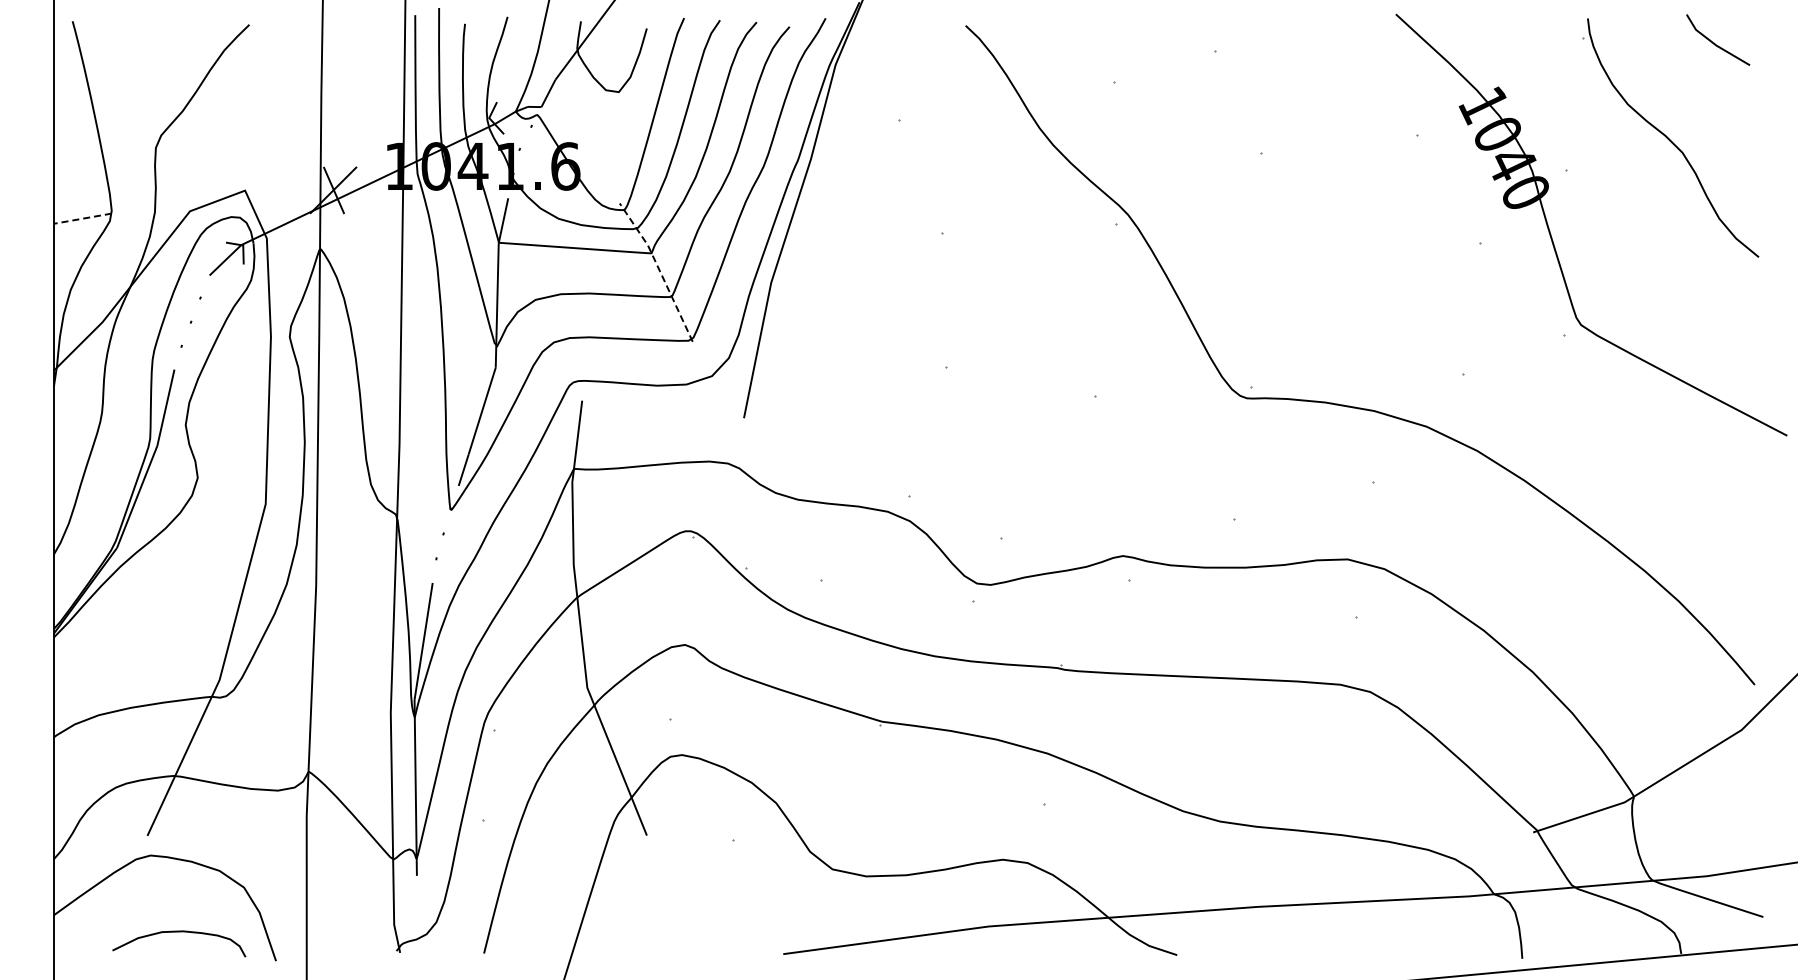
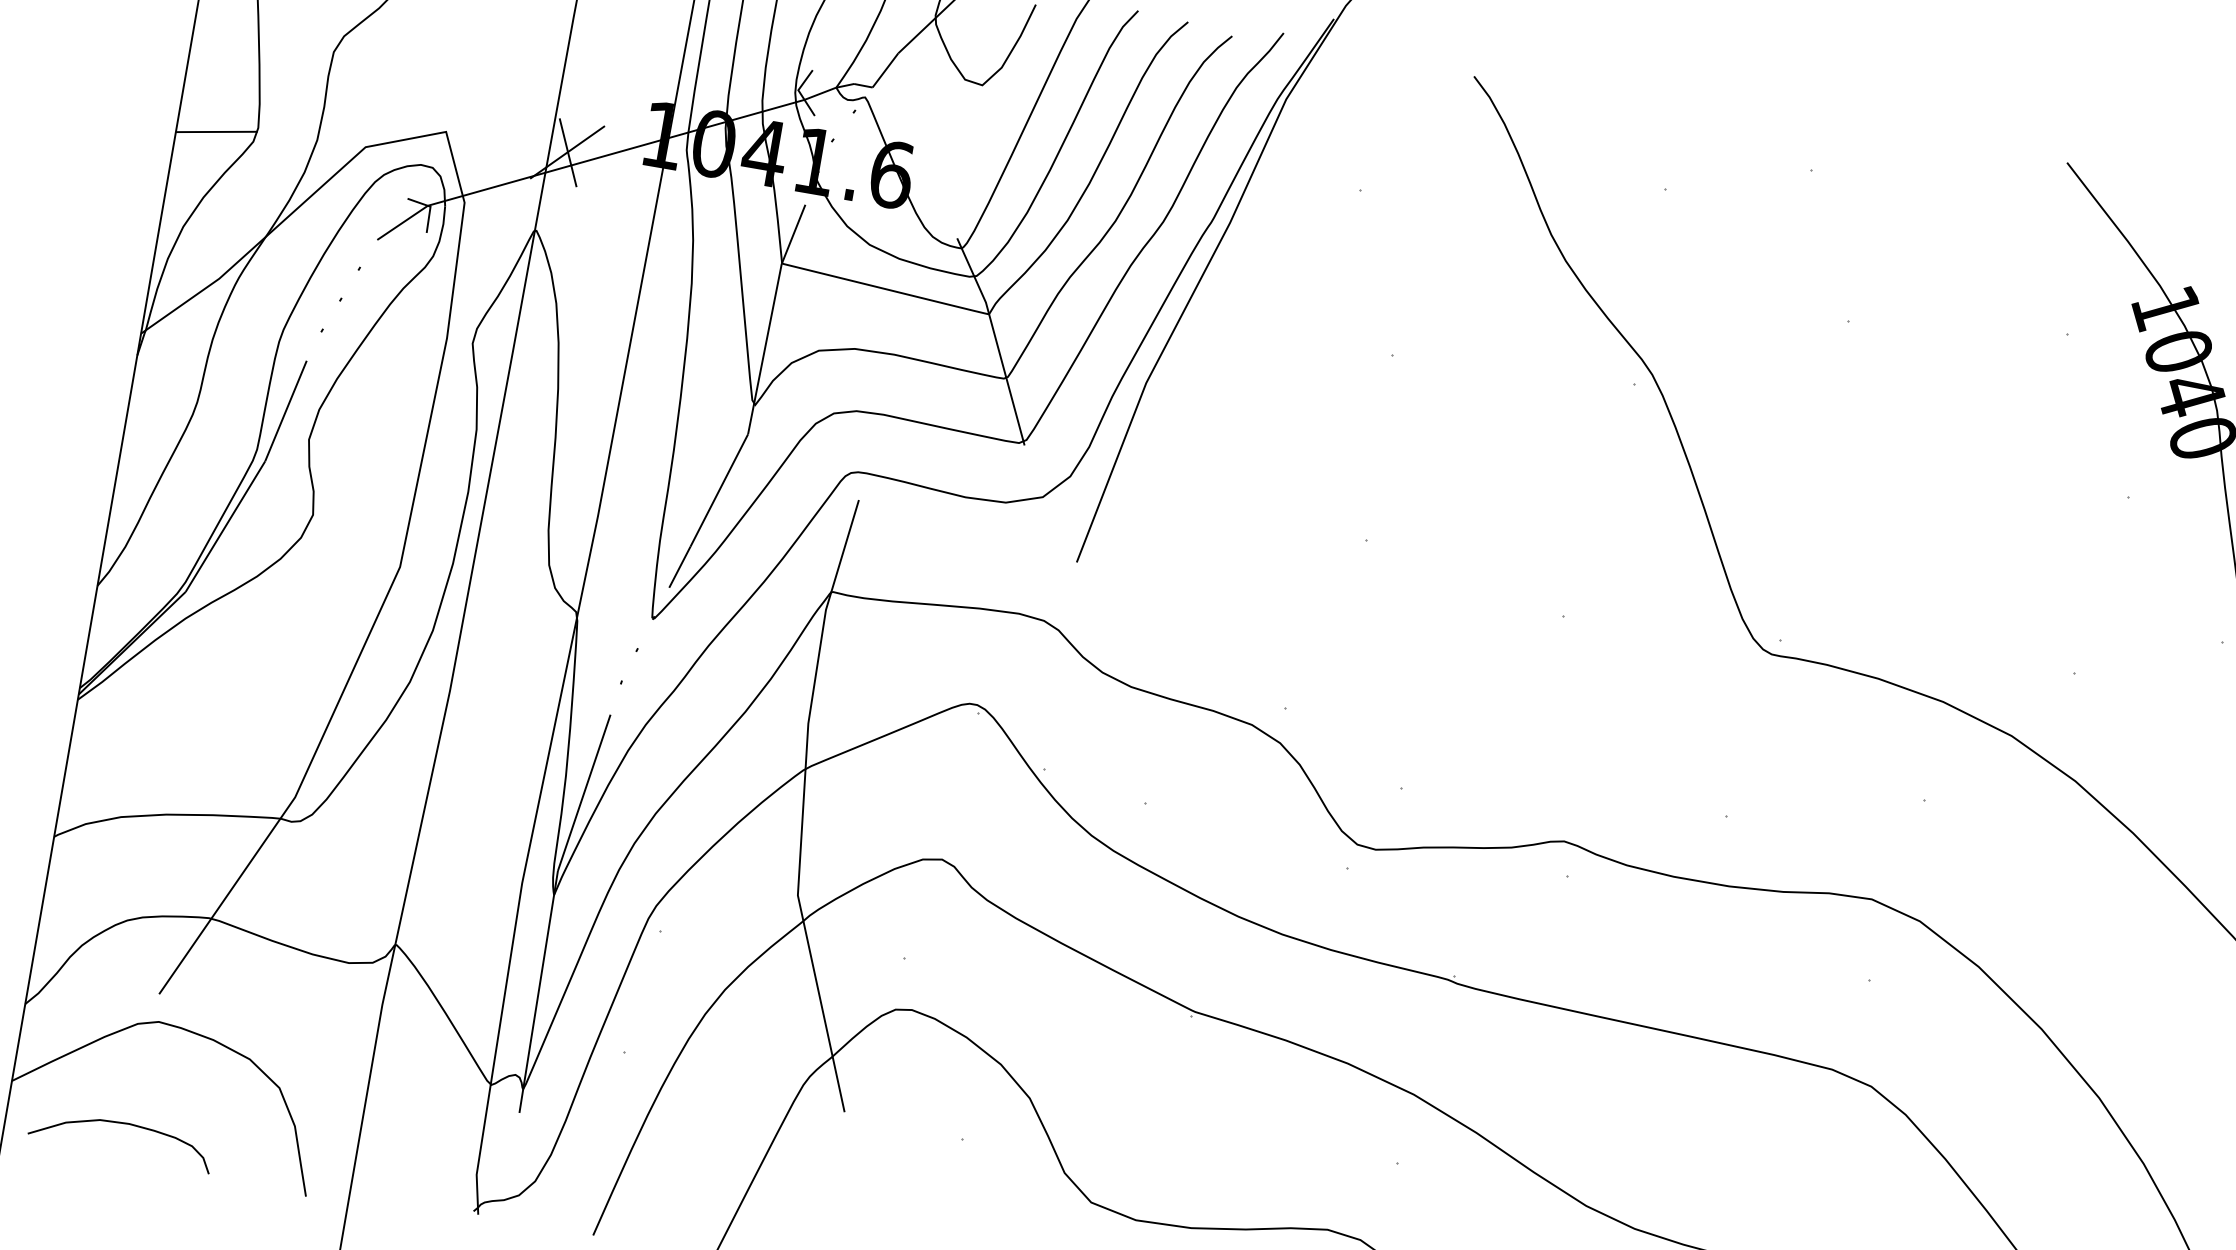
line: (82, 218) -> (216, 131), dashed -> solid
line: (659, 269) -> (996, 338), dashed -> solid
curve: (179, 932) -> (123, 1124), moved

